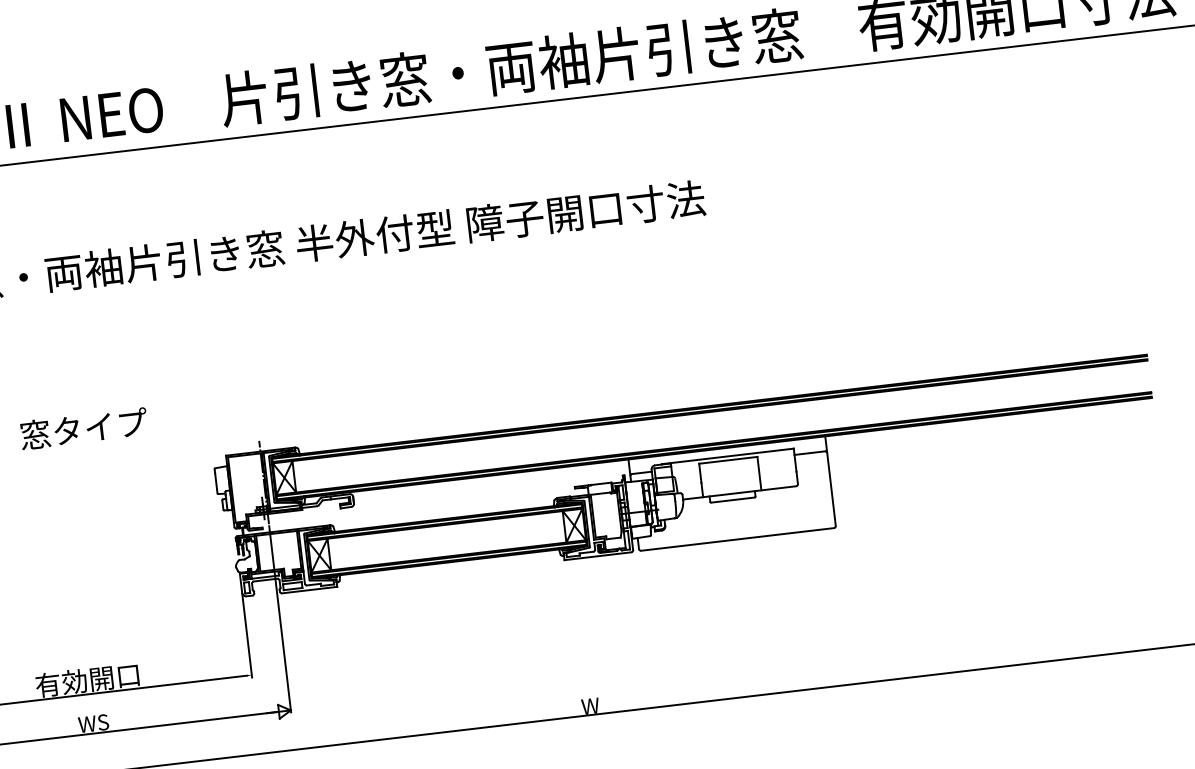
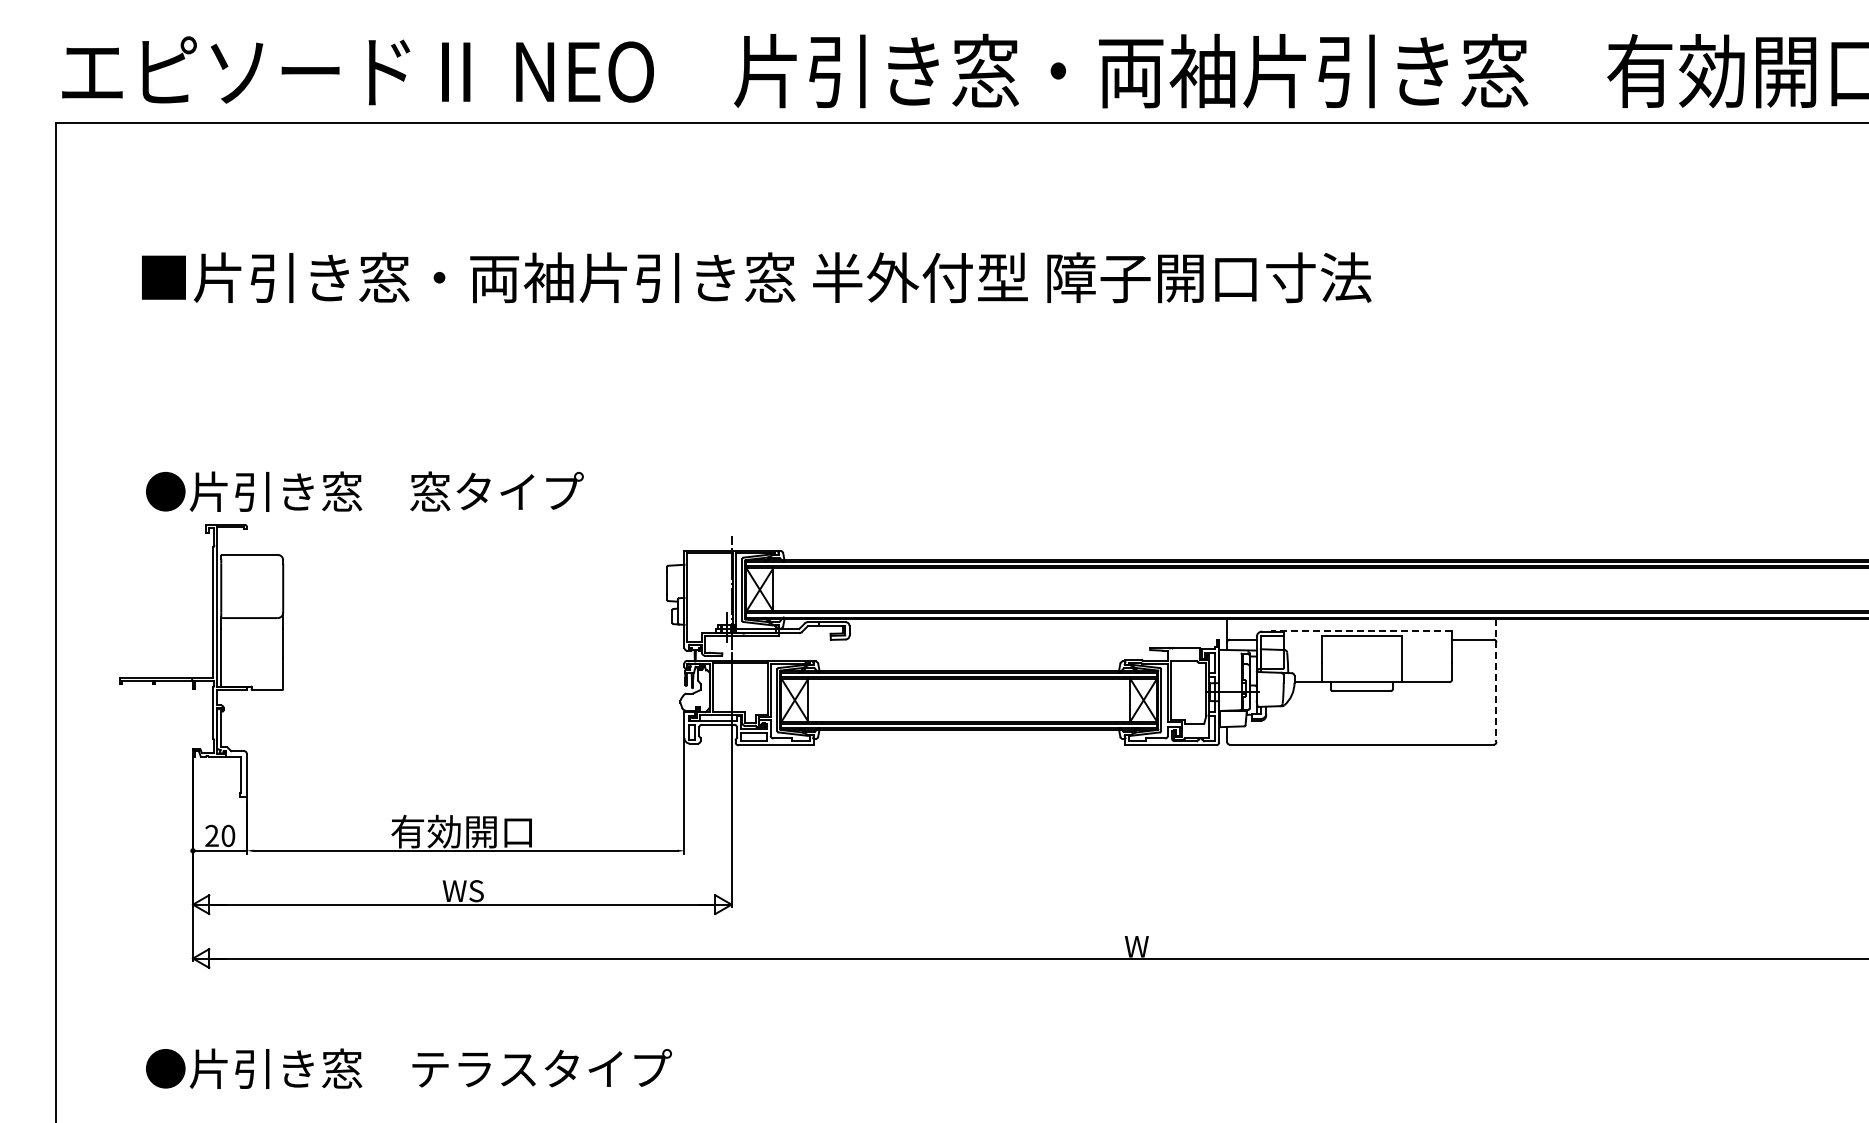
line: (727, 456) -> (1361, 631), solid -> dashed
line: (830, 481) -> (1496, 681), solid -> dashed

